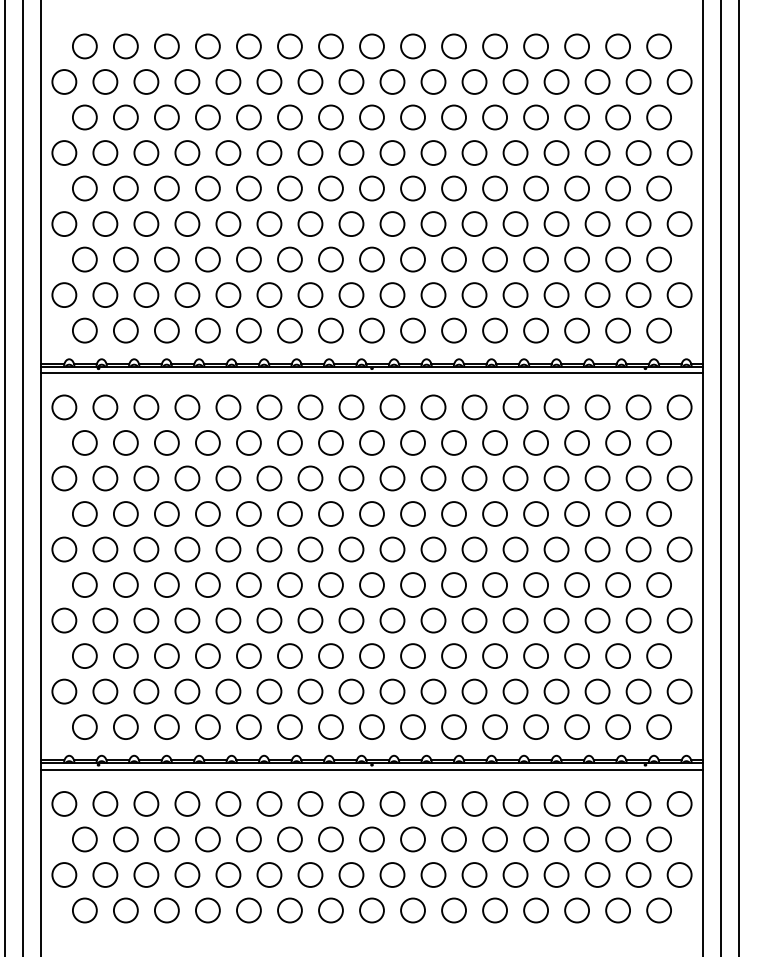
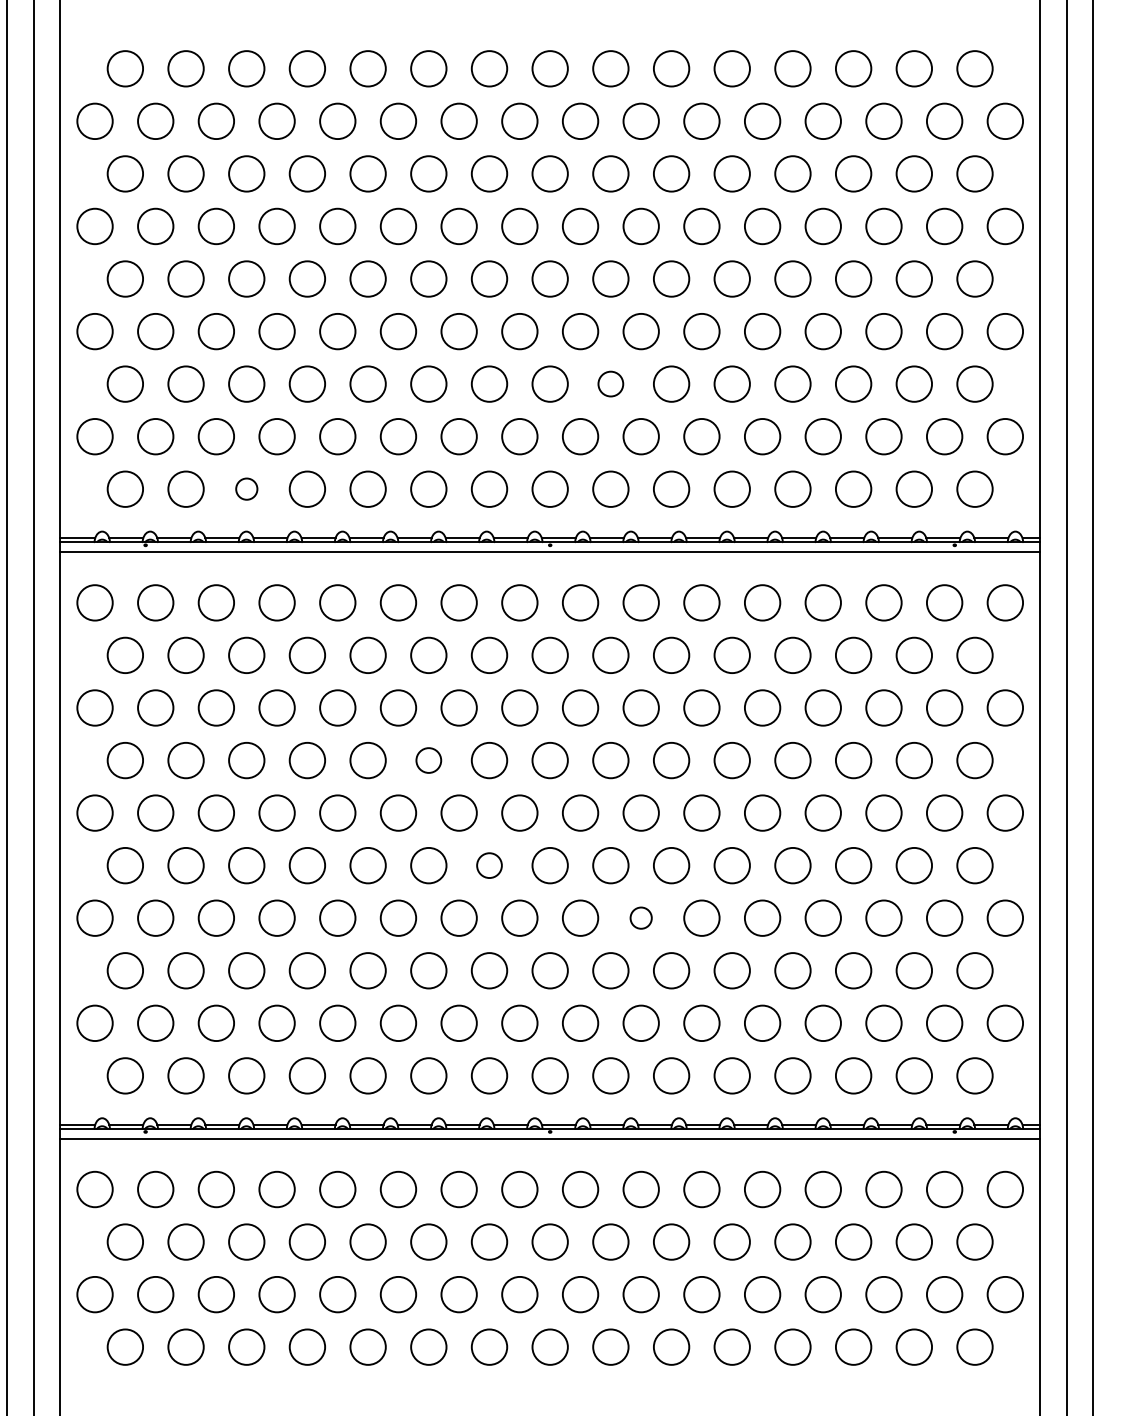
circle: (412, 259) -> (610, 383), size x0.7
circle: (166, 330) -> (246, 489), size x0.6
circle: (289, 513) -> (428, 759), size x0.7
circle: (330, 584) -> (488, 864), size x0.7
circle: (433, 620) -> (641, 918), size x0.6

